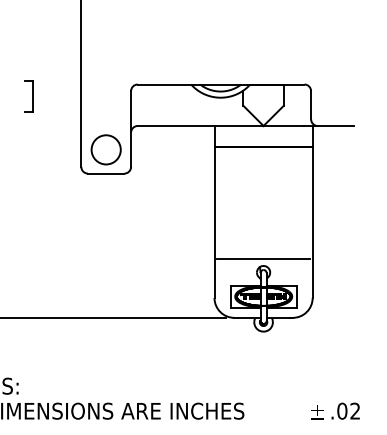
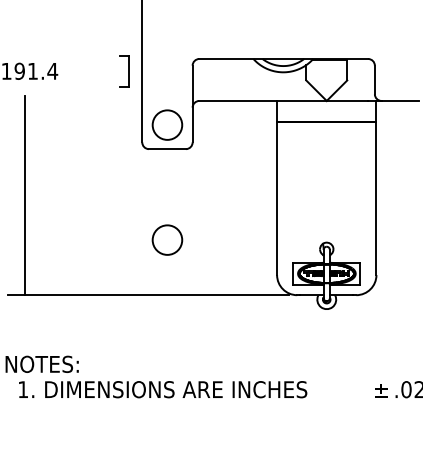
part: (29, 96) -> (124, 71), moved
line: (263, 258) -> (326, 235), removed
circle: (106, 262) -> (167, 239), added

